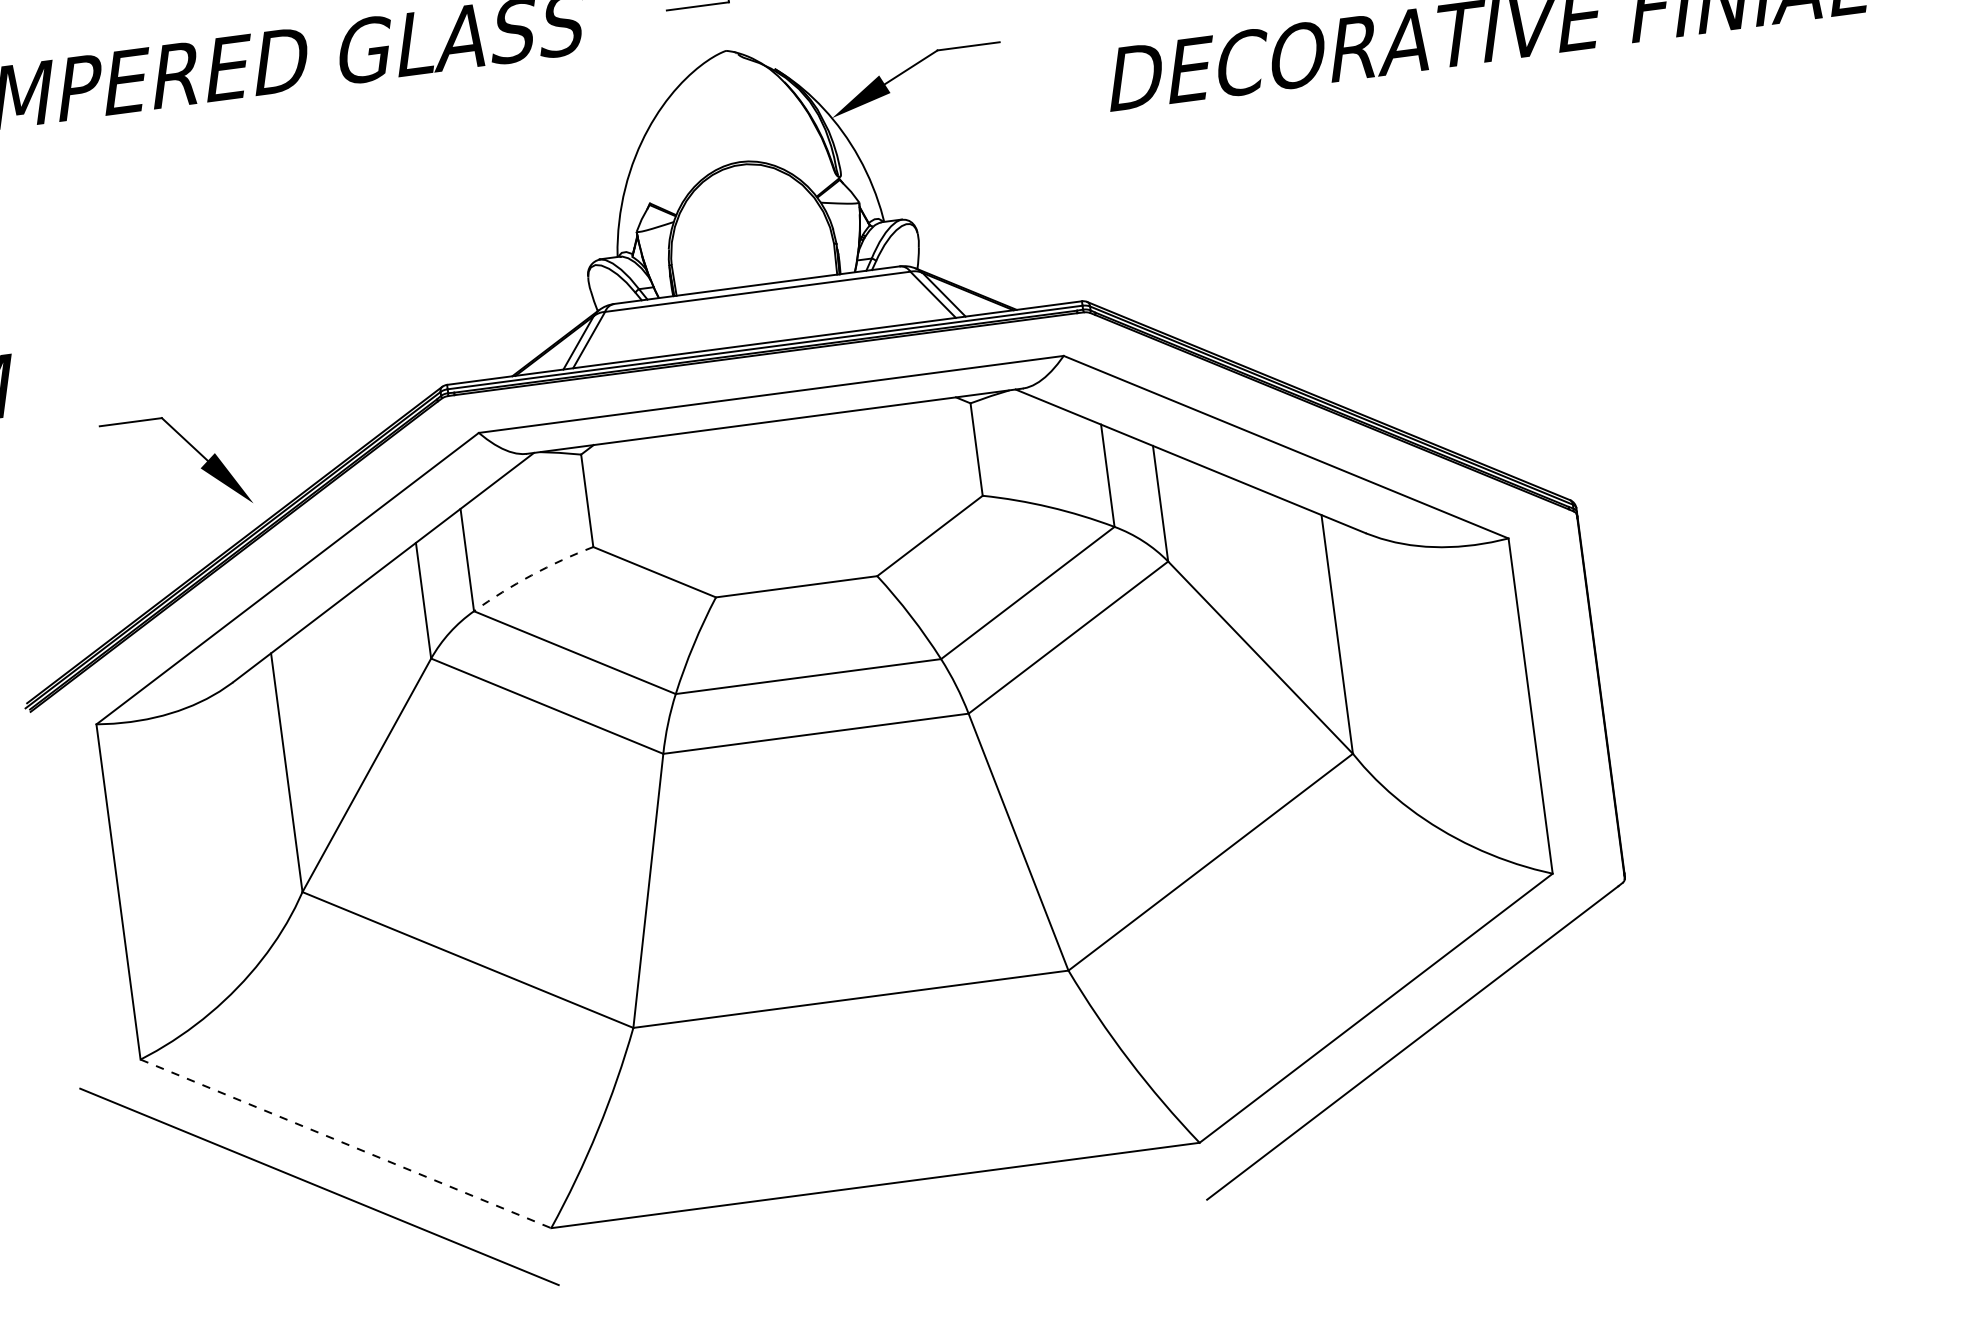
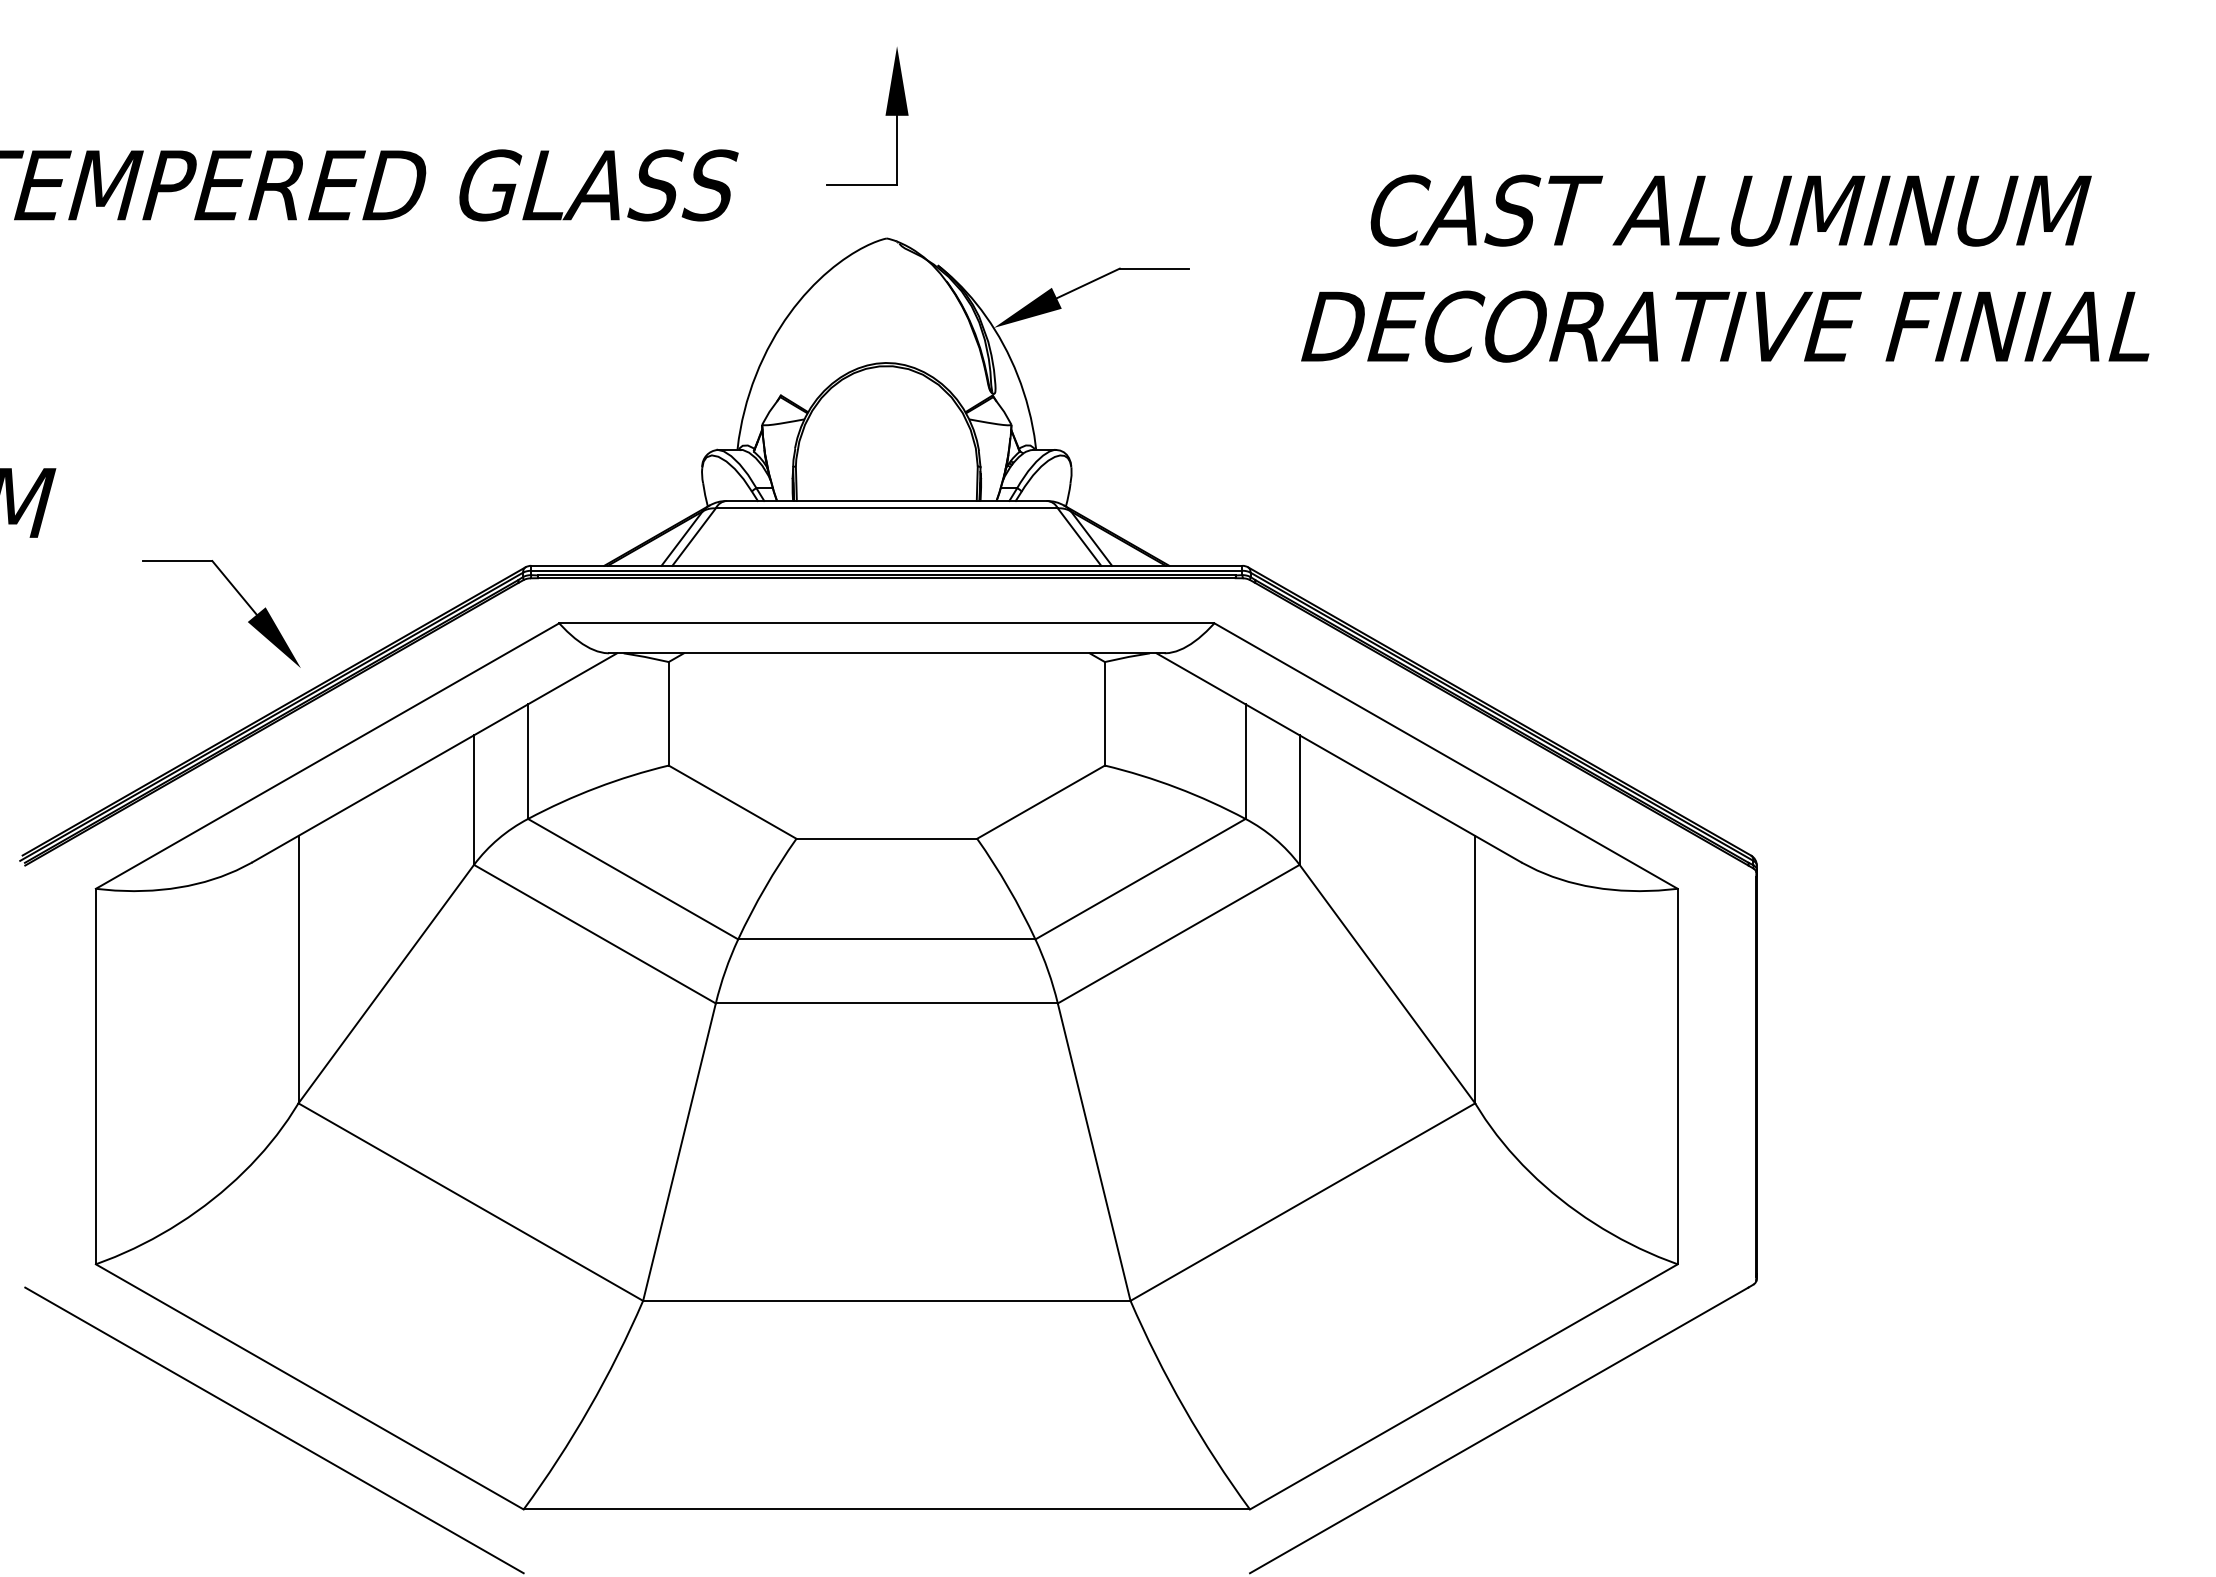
arc: (531, 575) -> (596, 787), dashed -> solid
line: (345, 1143) -> (309, 1386), dashed -> solid

